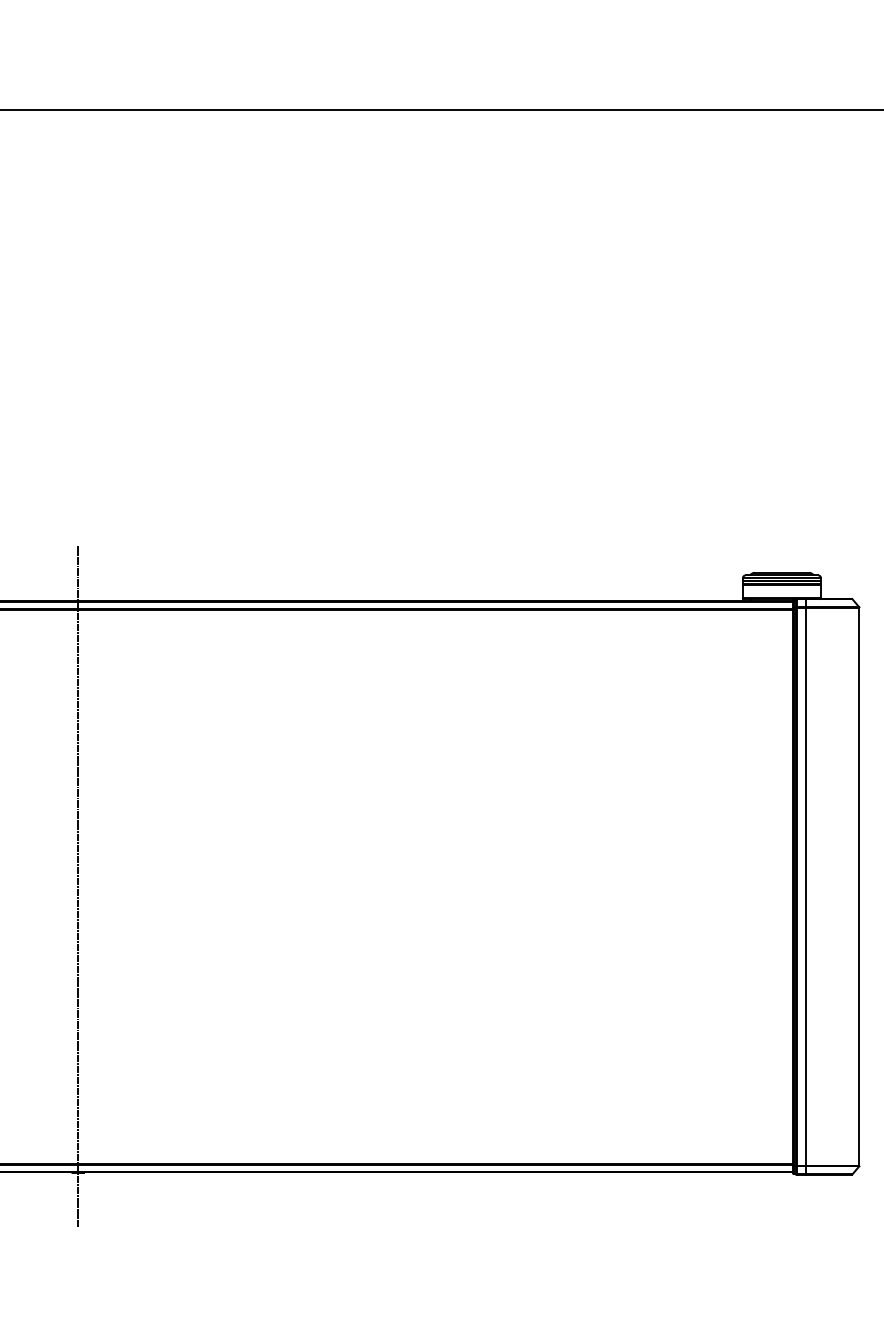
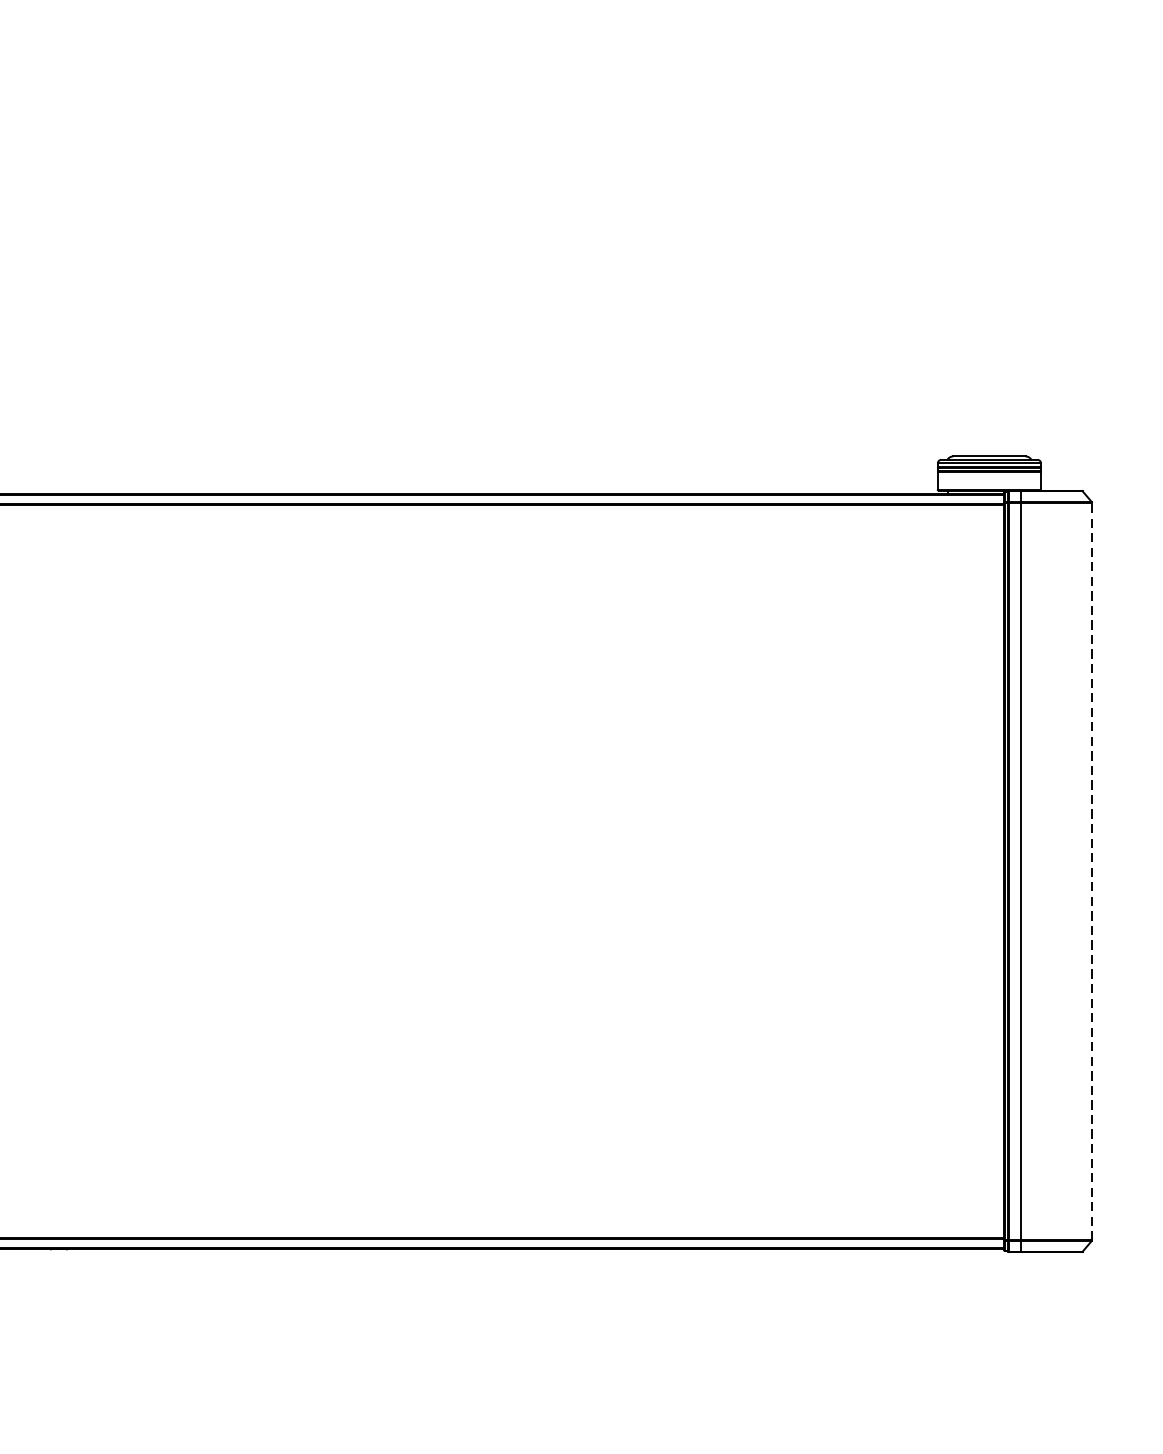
line: (78, 886) -> (59, 871), removed
line: (859, 886) -> (1091, 871), solid -> dashed

